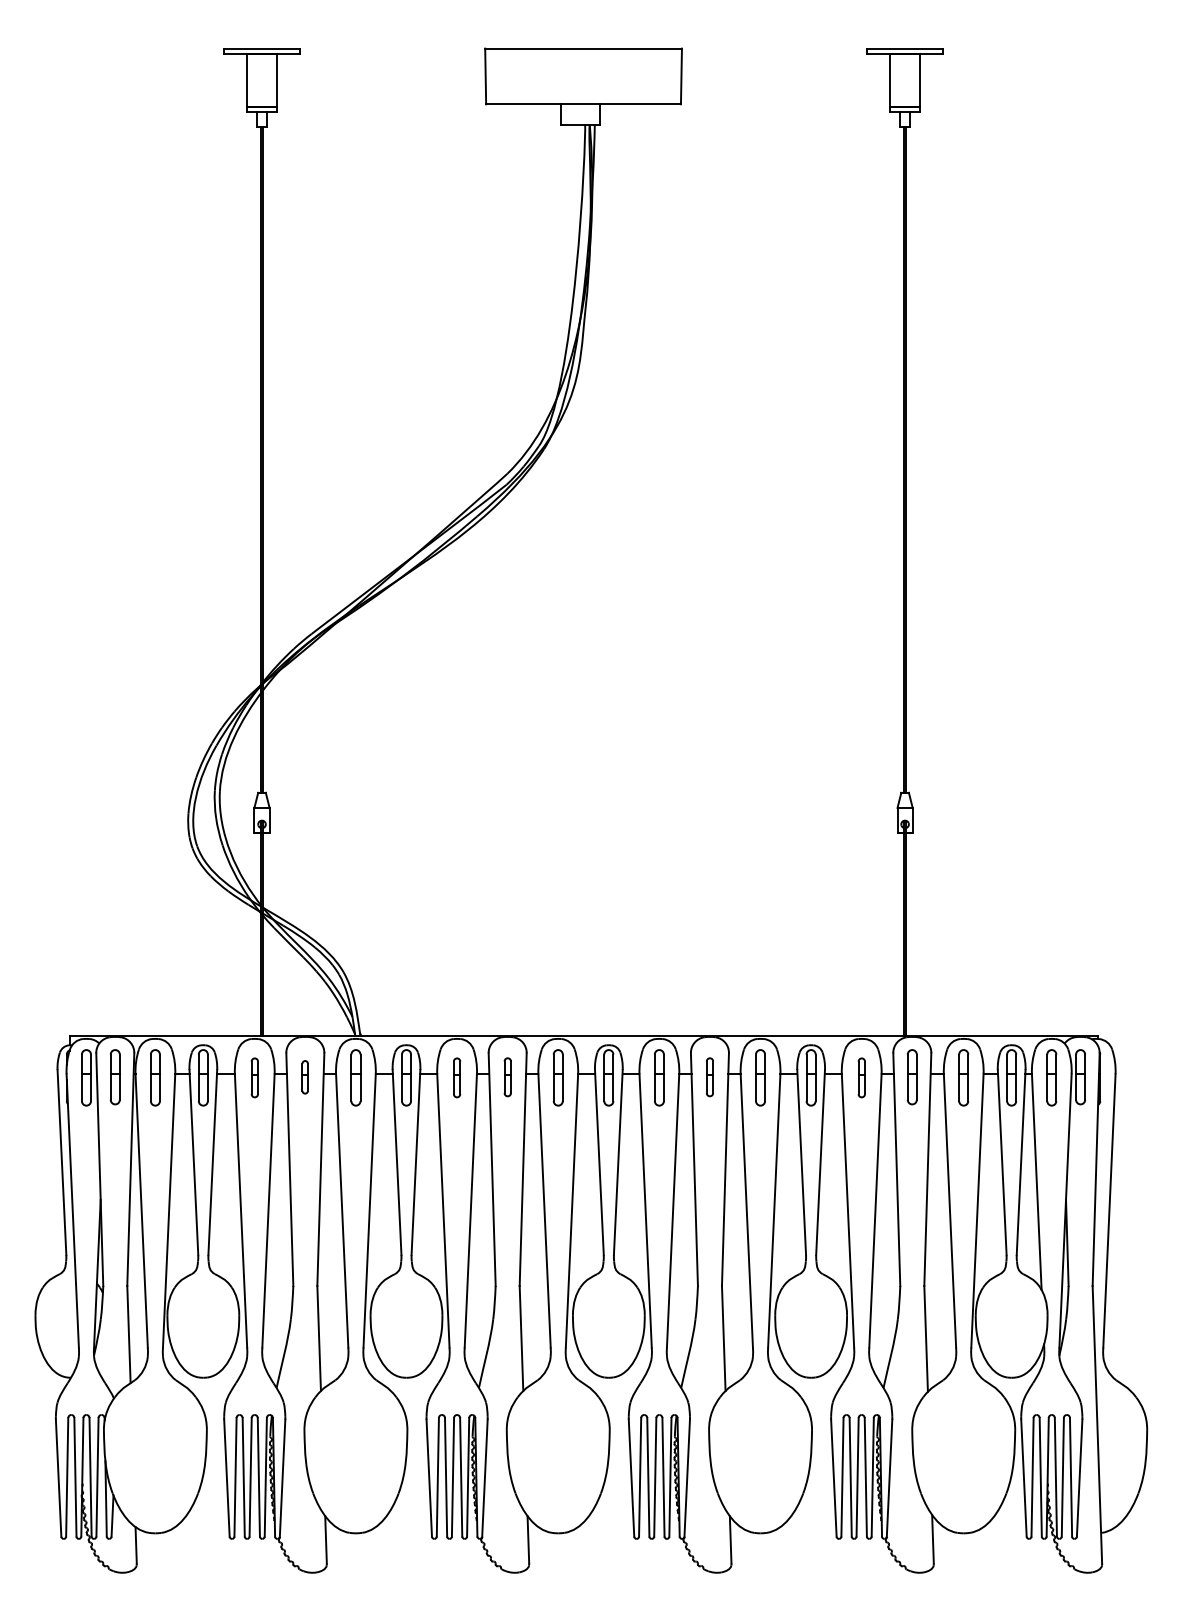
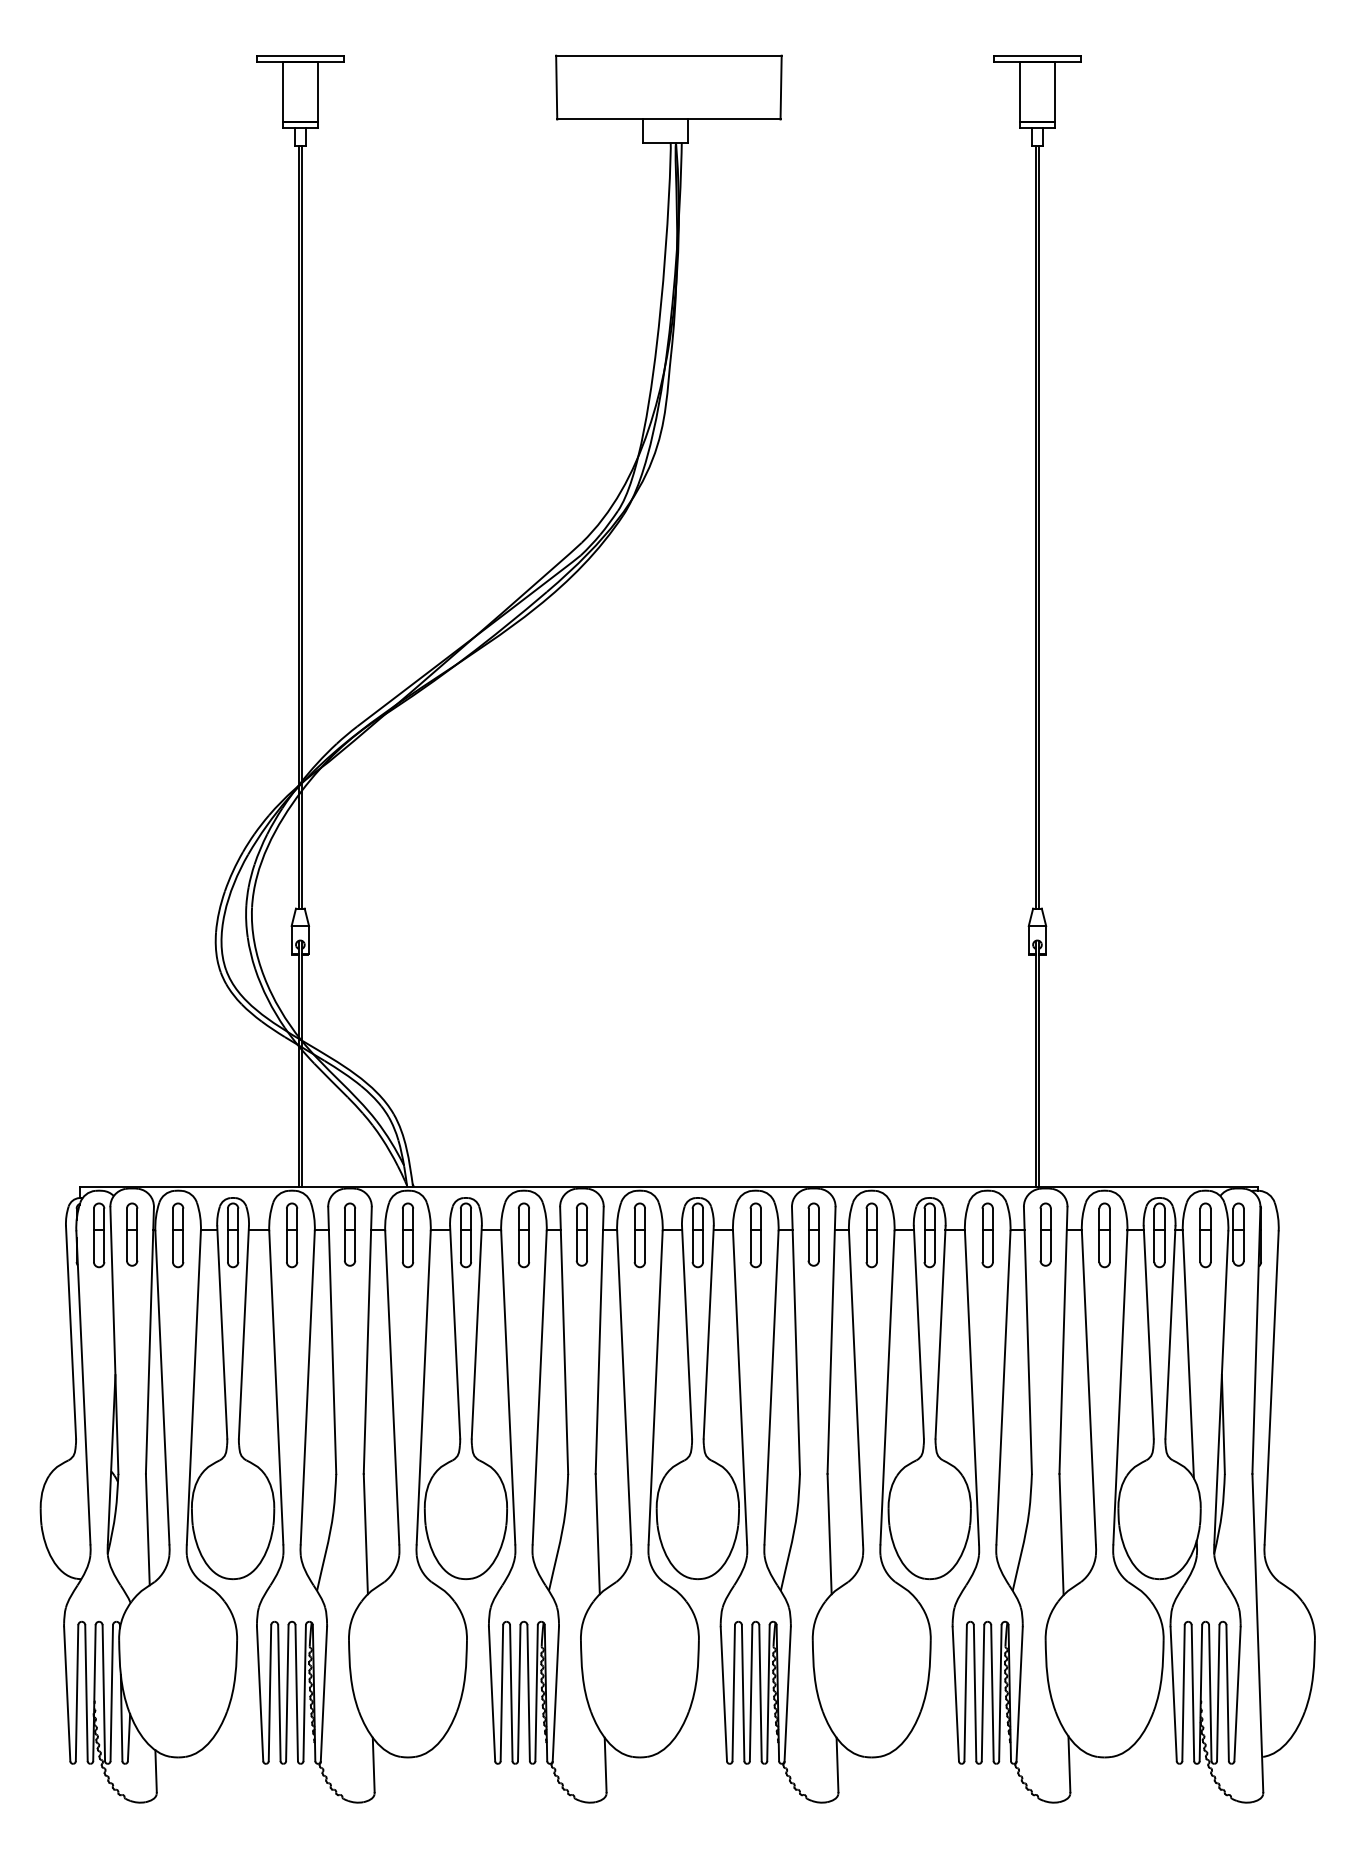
part: (254, 1077) -> (291, 1234), size x1.43
part: (304, 1077) -> (349, 1234), size x1.67
part: (456, 1077) -> (523, 1234), size x1.43
part: (507, 1077) -> (581, 1234), size x1.43
part: (709, 1077) -> (813, 1234), size x1.43
part: (861, 1077) -> (987, 1234), size x1.43

